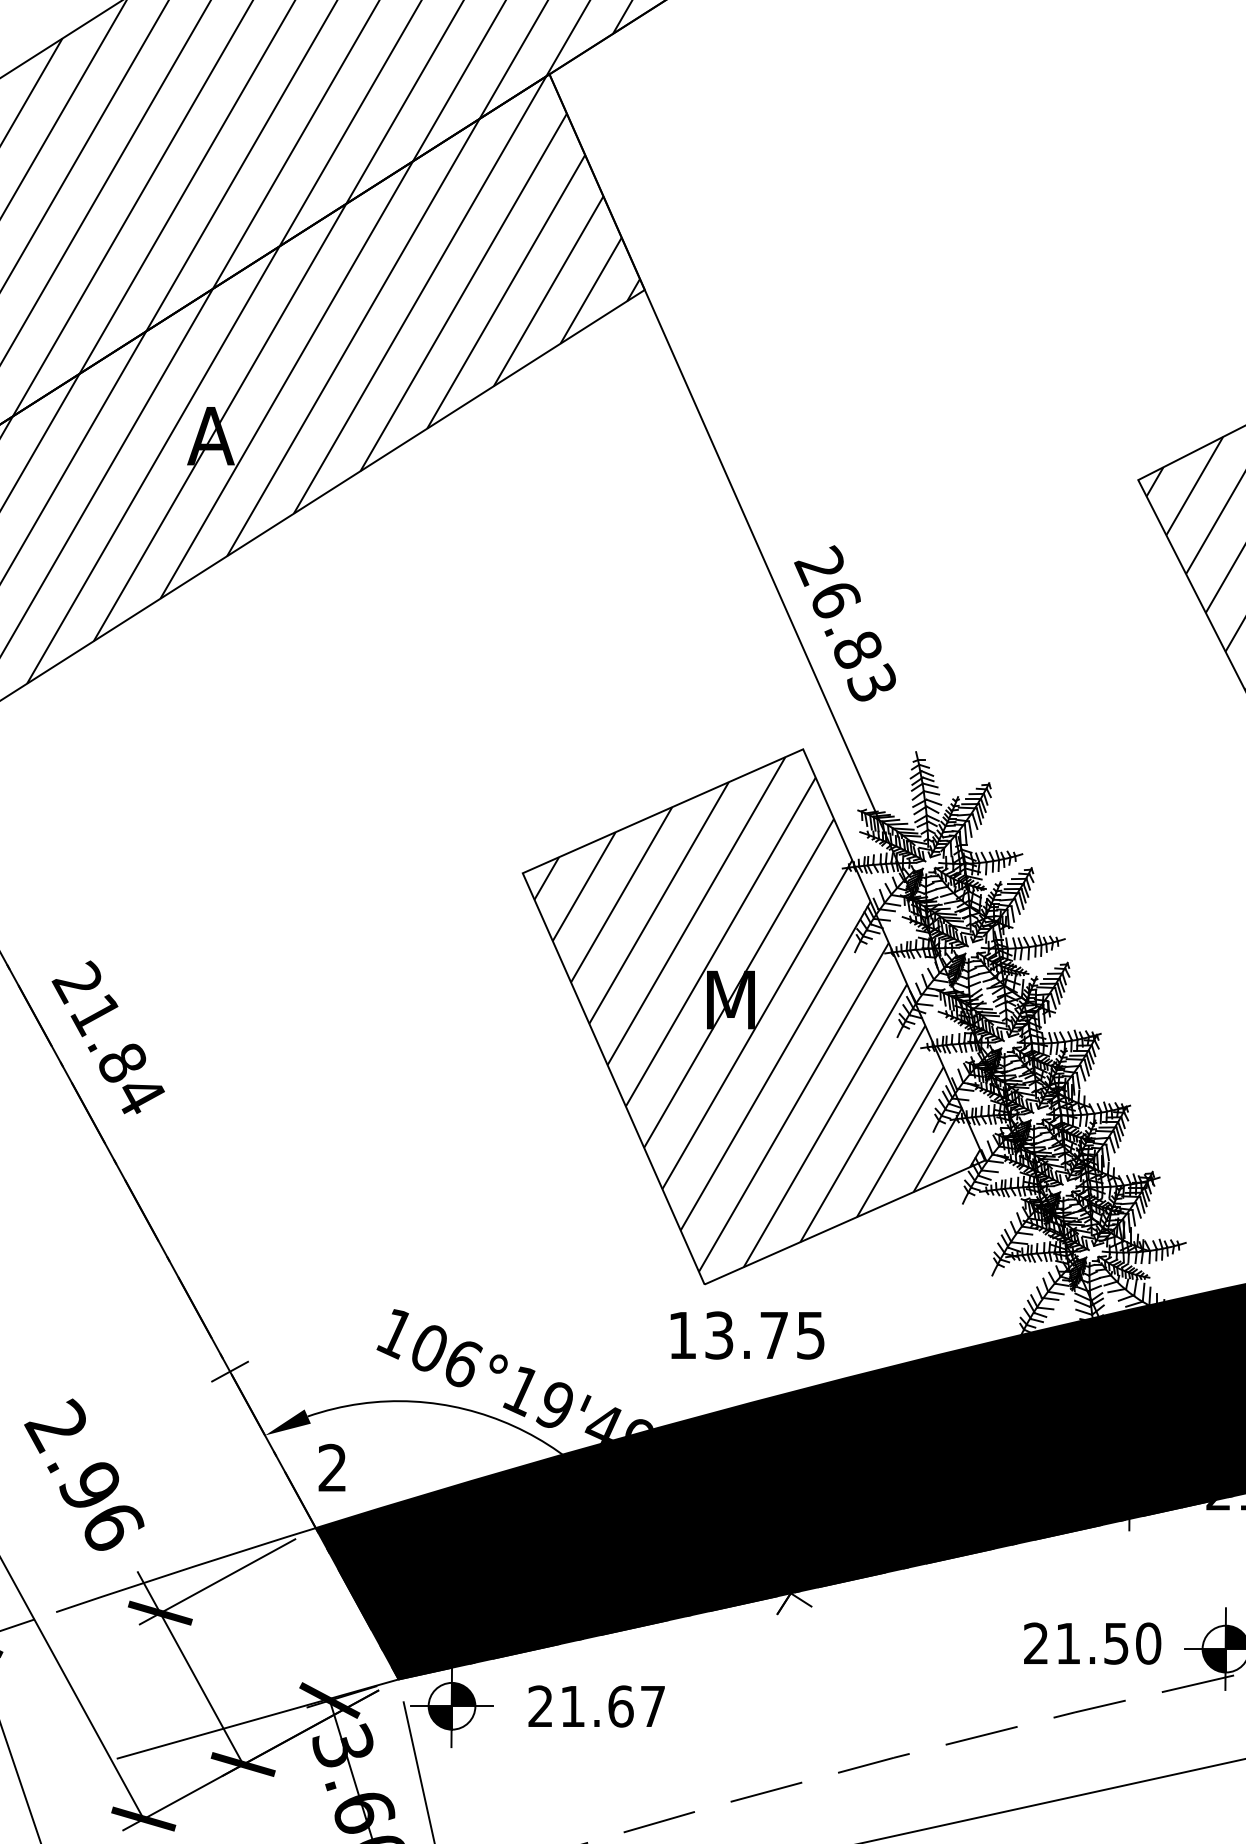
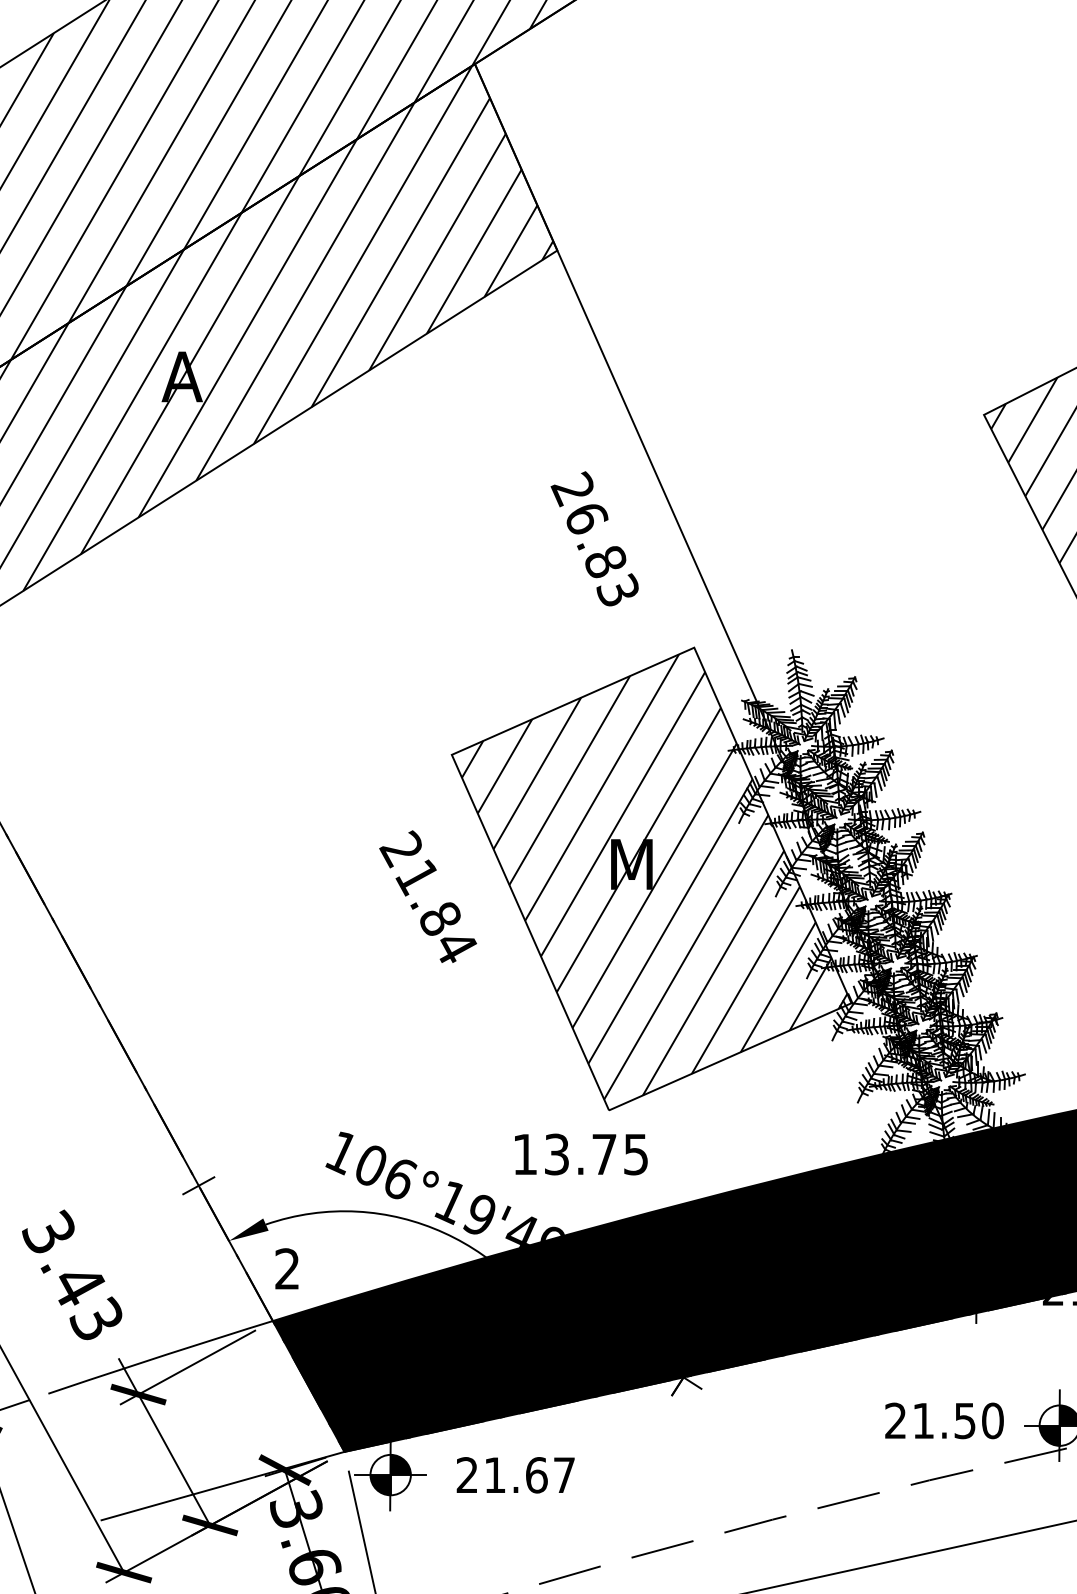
text: (844, 623) -> (594, 538), moved
text: (107, 1037) -> (427, 896), moved
text: (747, 1335) -> (581, 1154), moved
text: (84, 1474) -> (72, 1274), 2.96 -> 3.43

